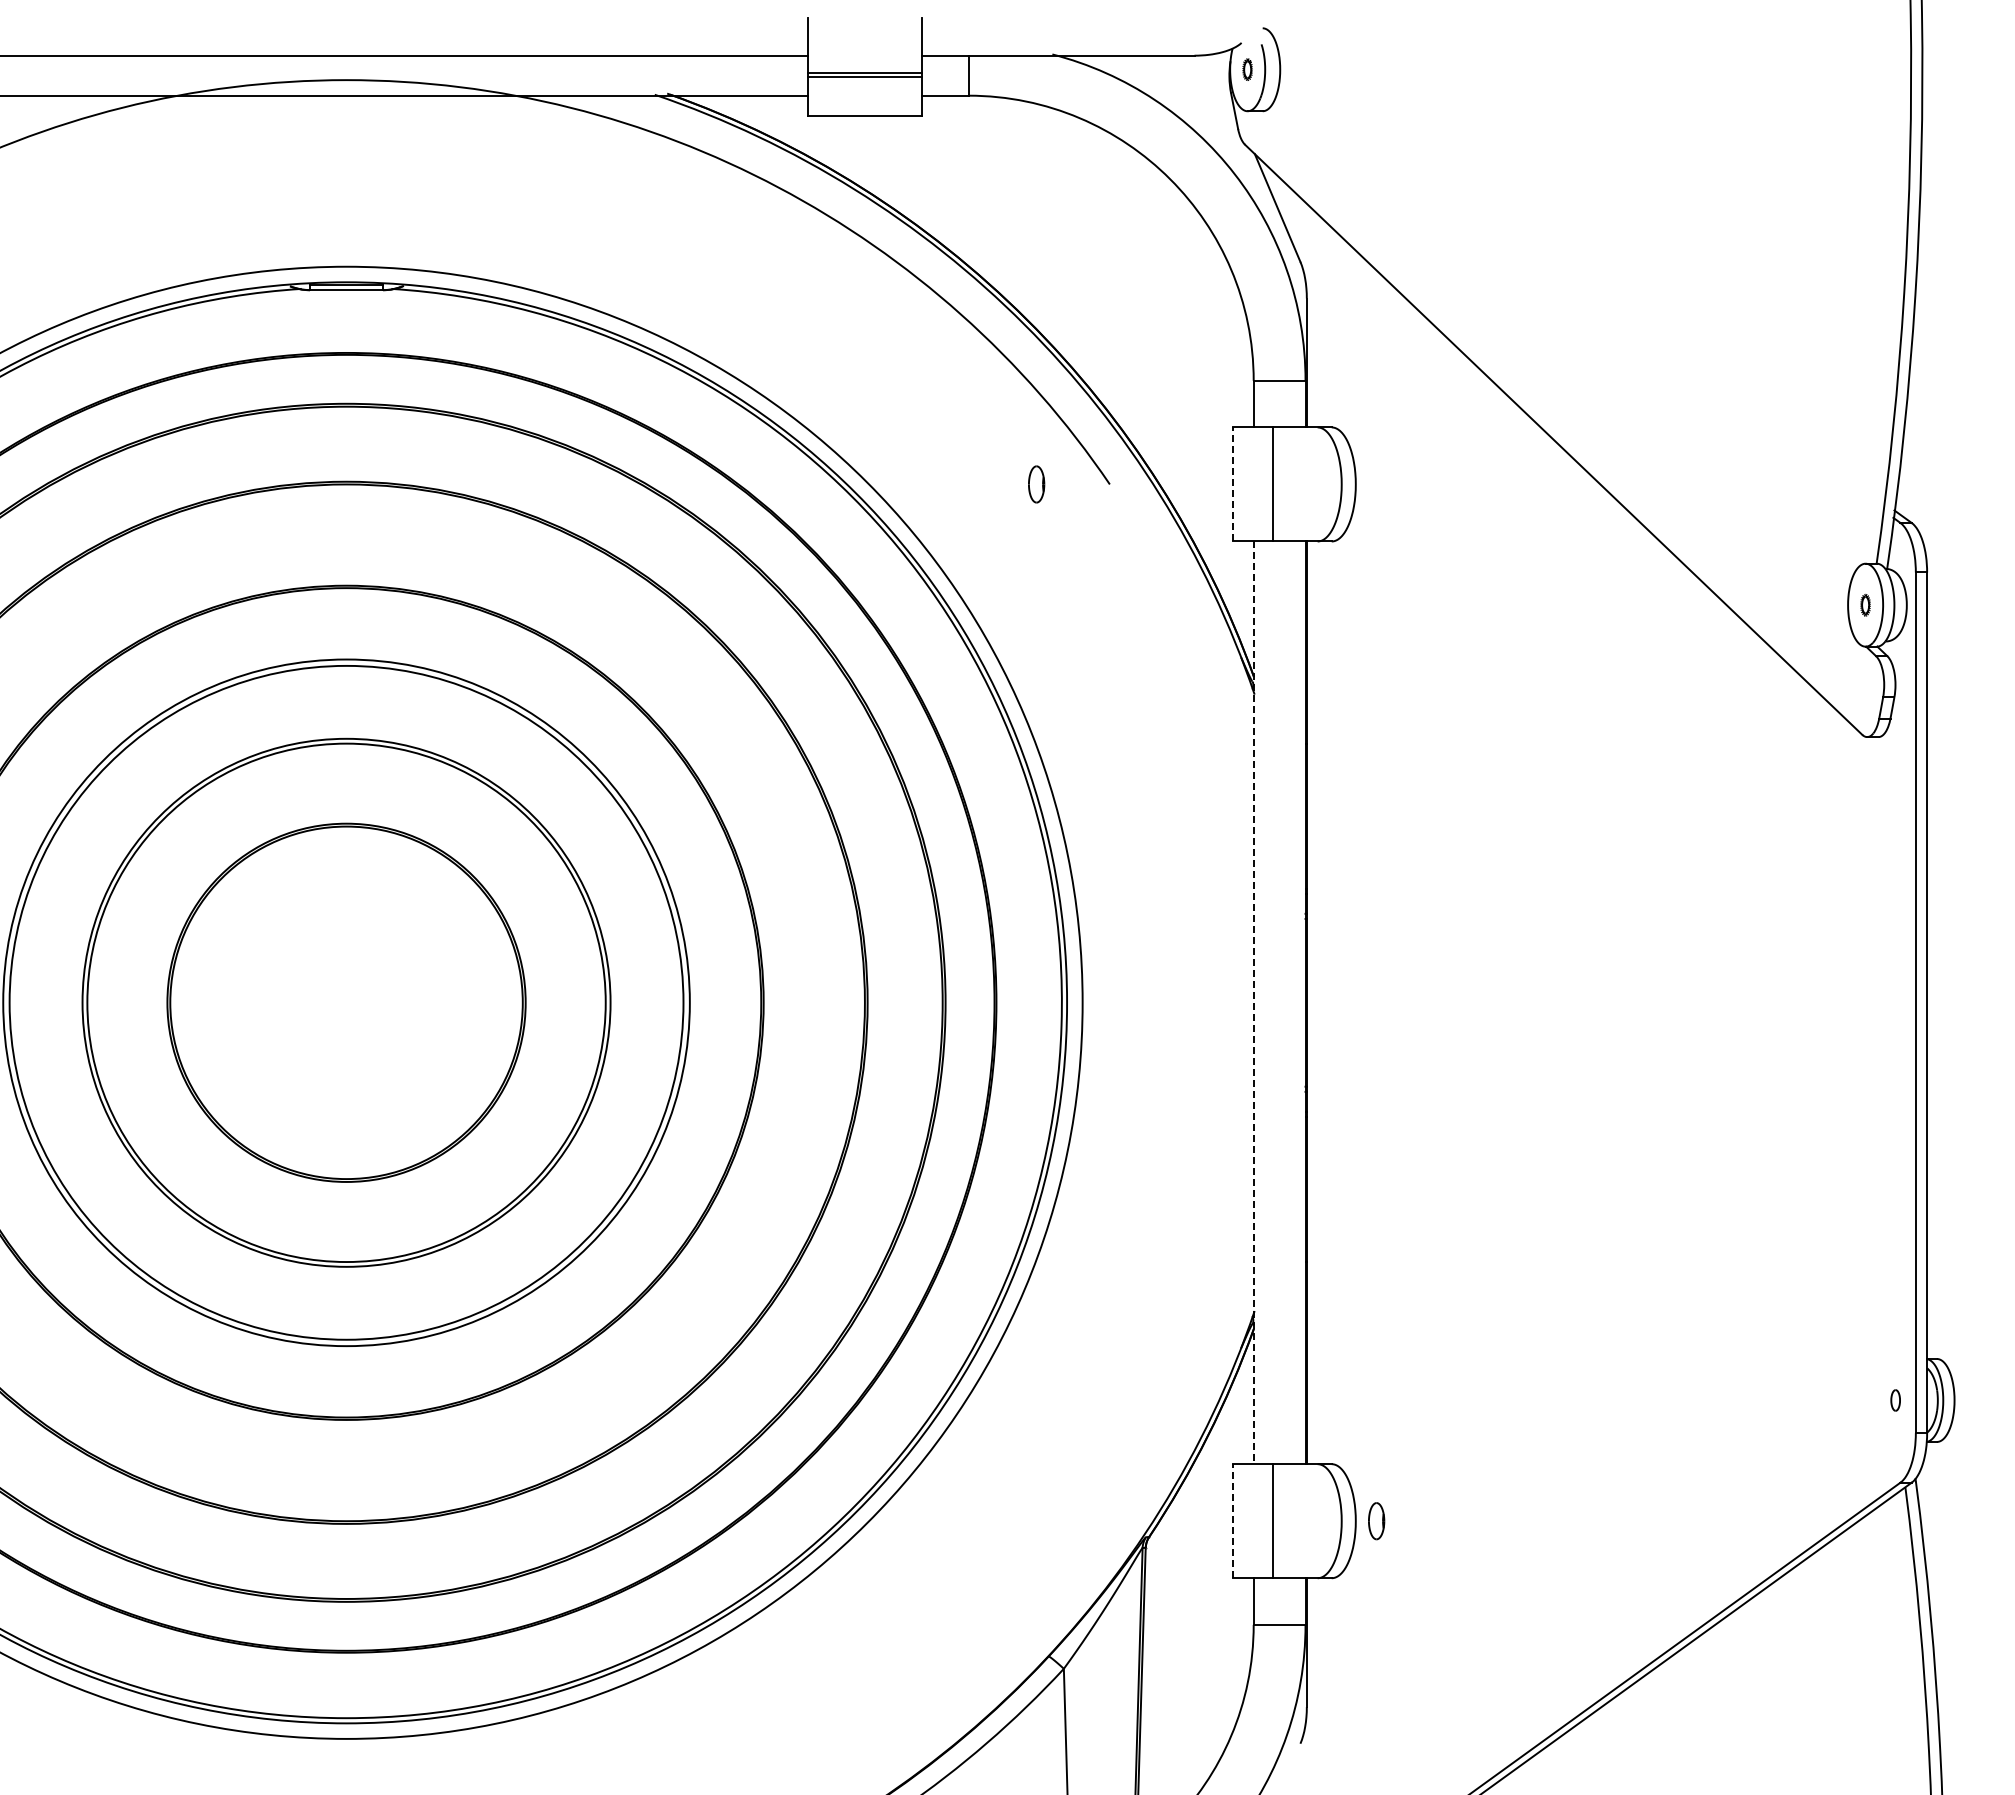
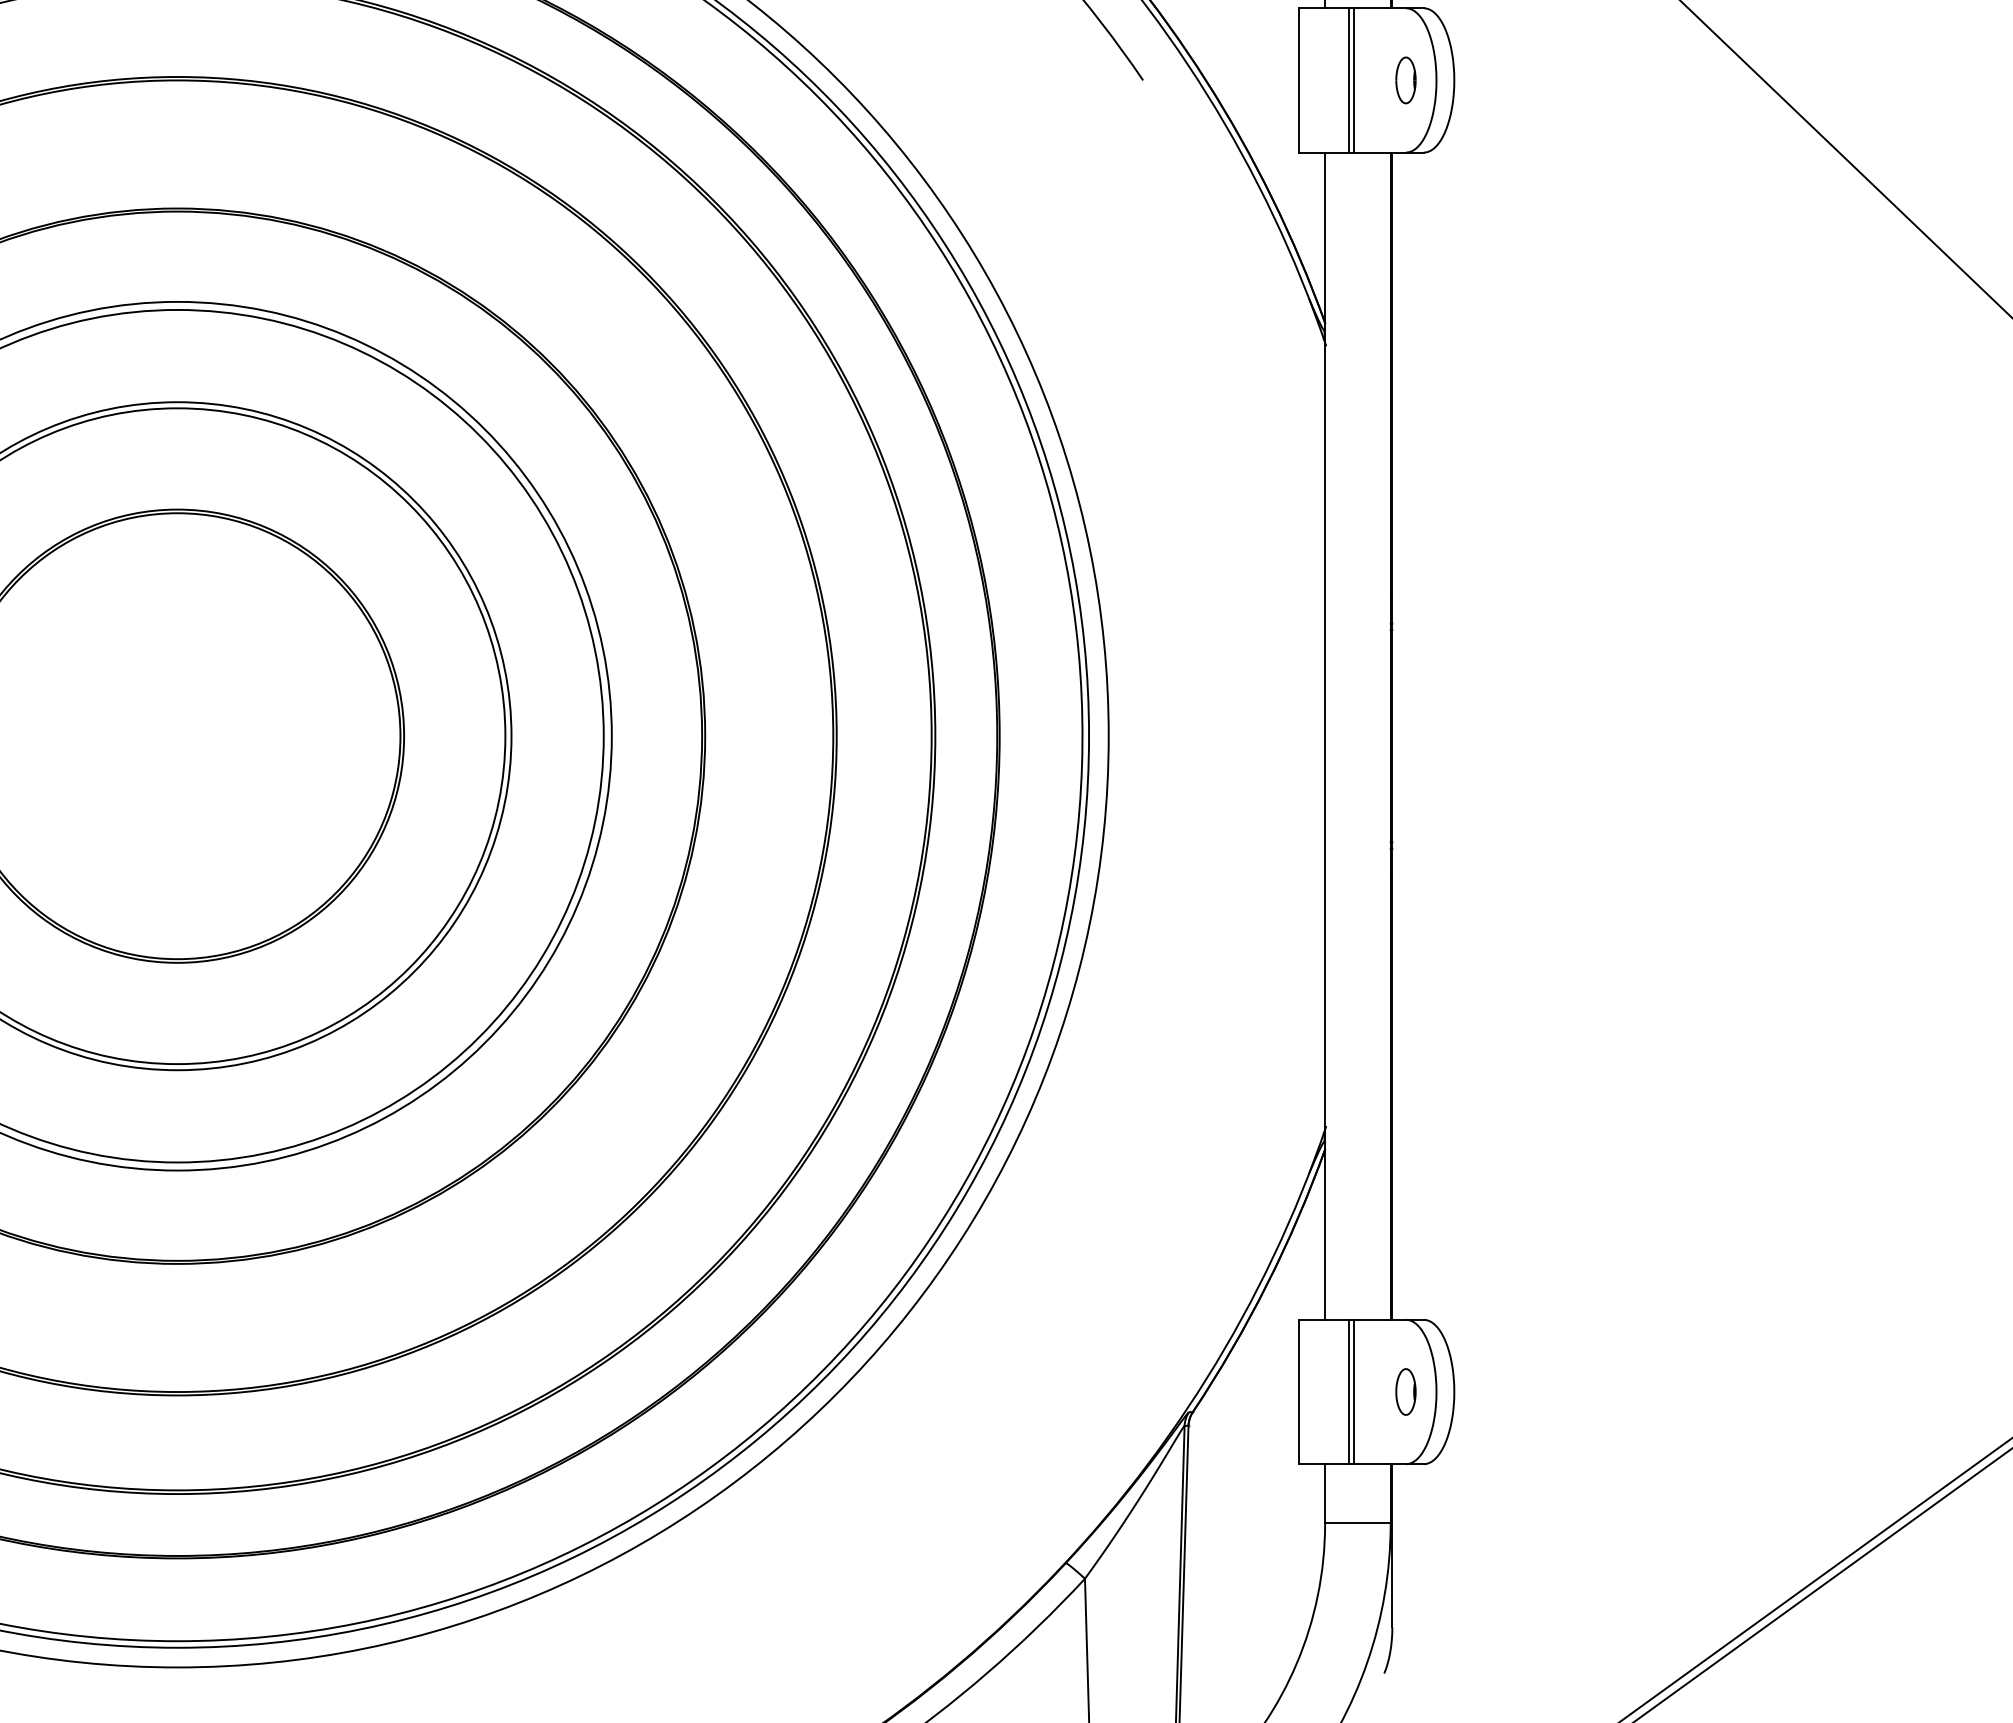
line: (1232, 483) -> (1298, 79), dashed -> solid
part: (1036, 484) -> (1405, 80), moved
line: (1276, 484) -> (1353, 80), added
line: (1253, 1003) -> (1324, 737), dashed -> solid
line: (1232, 1520) -> (1298, 1391), dashed -> solid
line: (1276, 1521) -> (1353, 1392), added
part: (1376, 1521) -> (1405, 1392), moved

